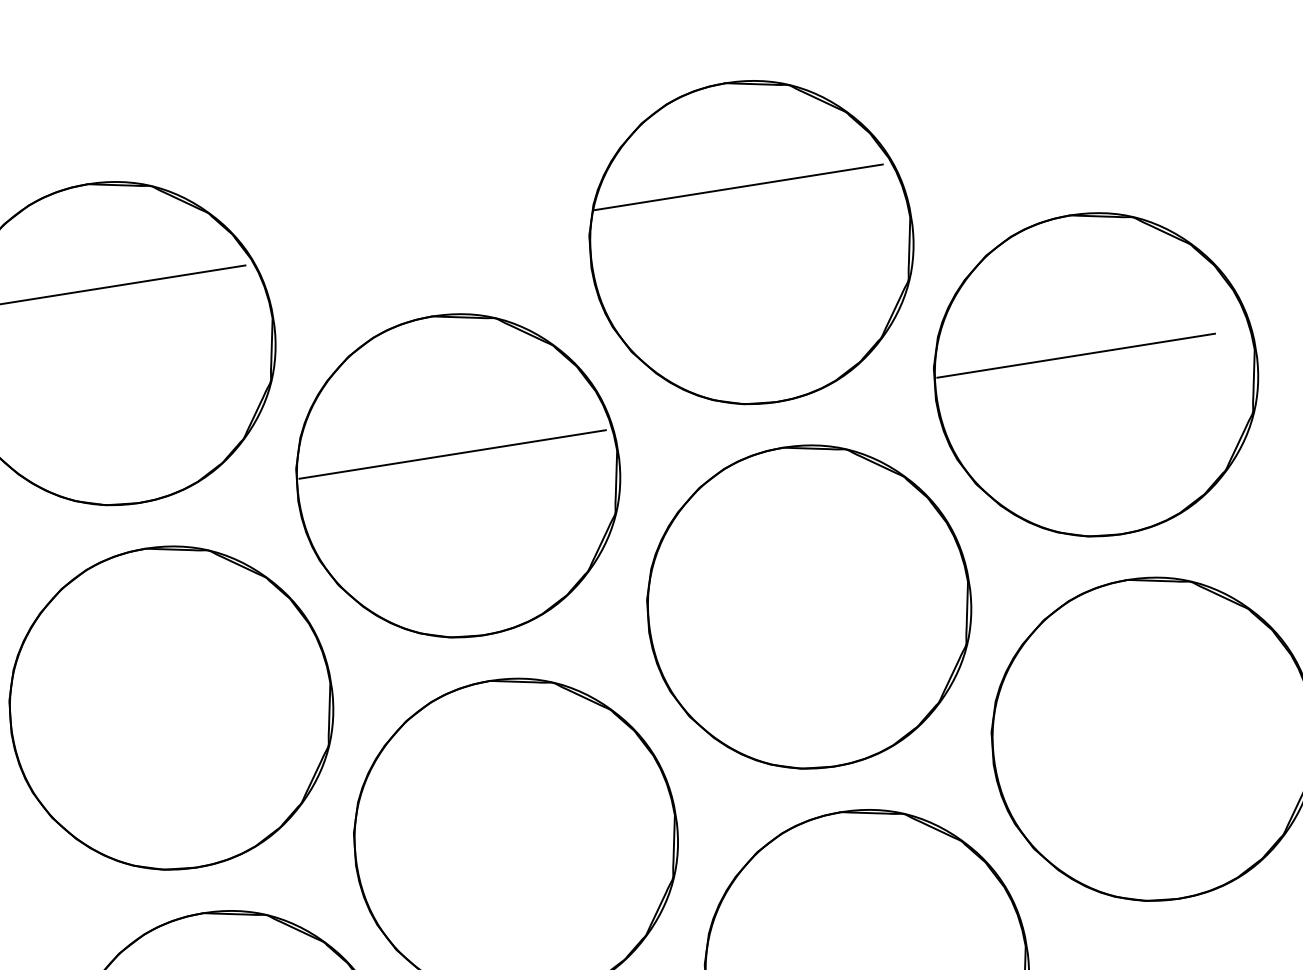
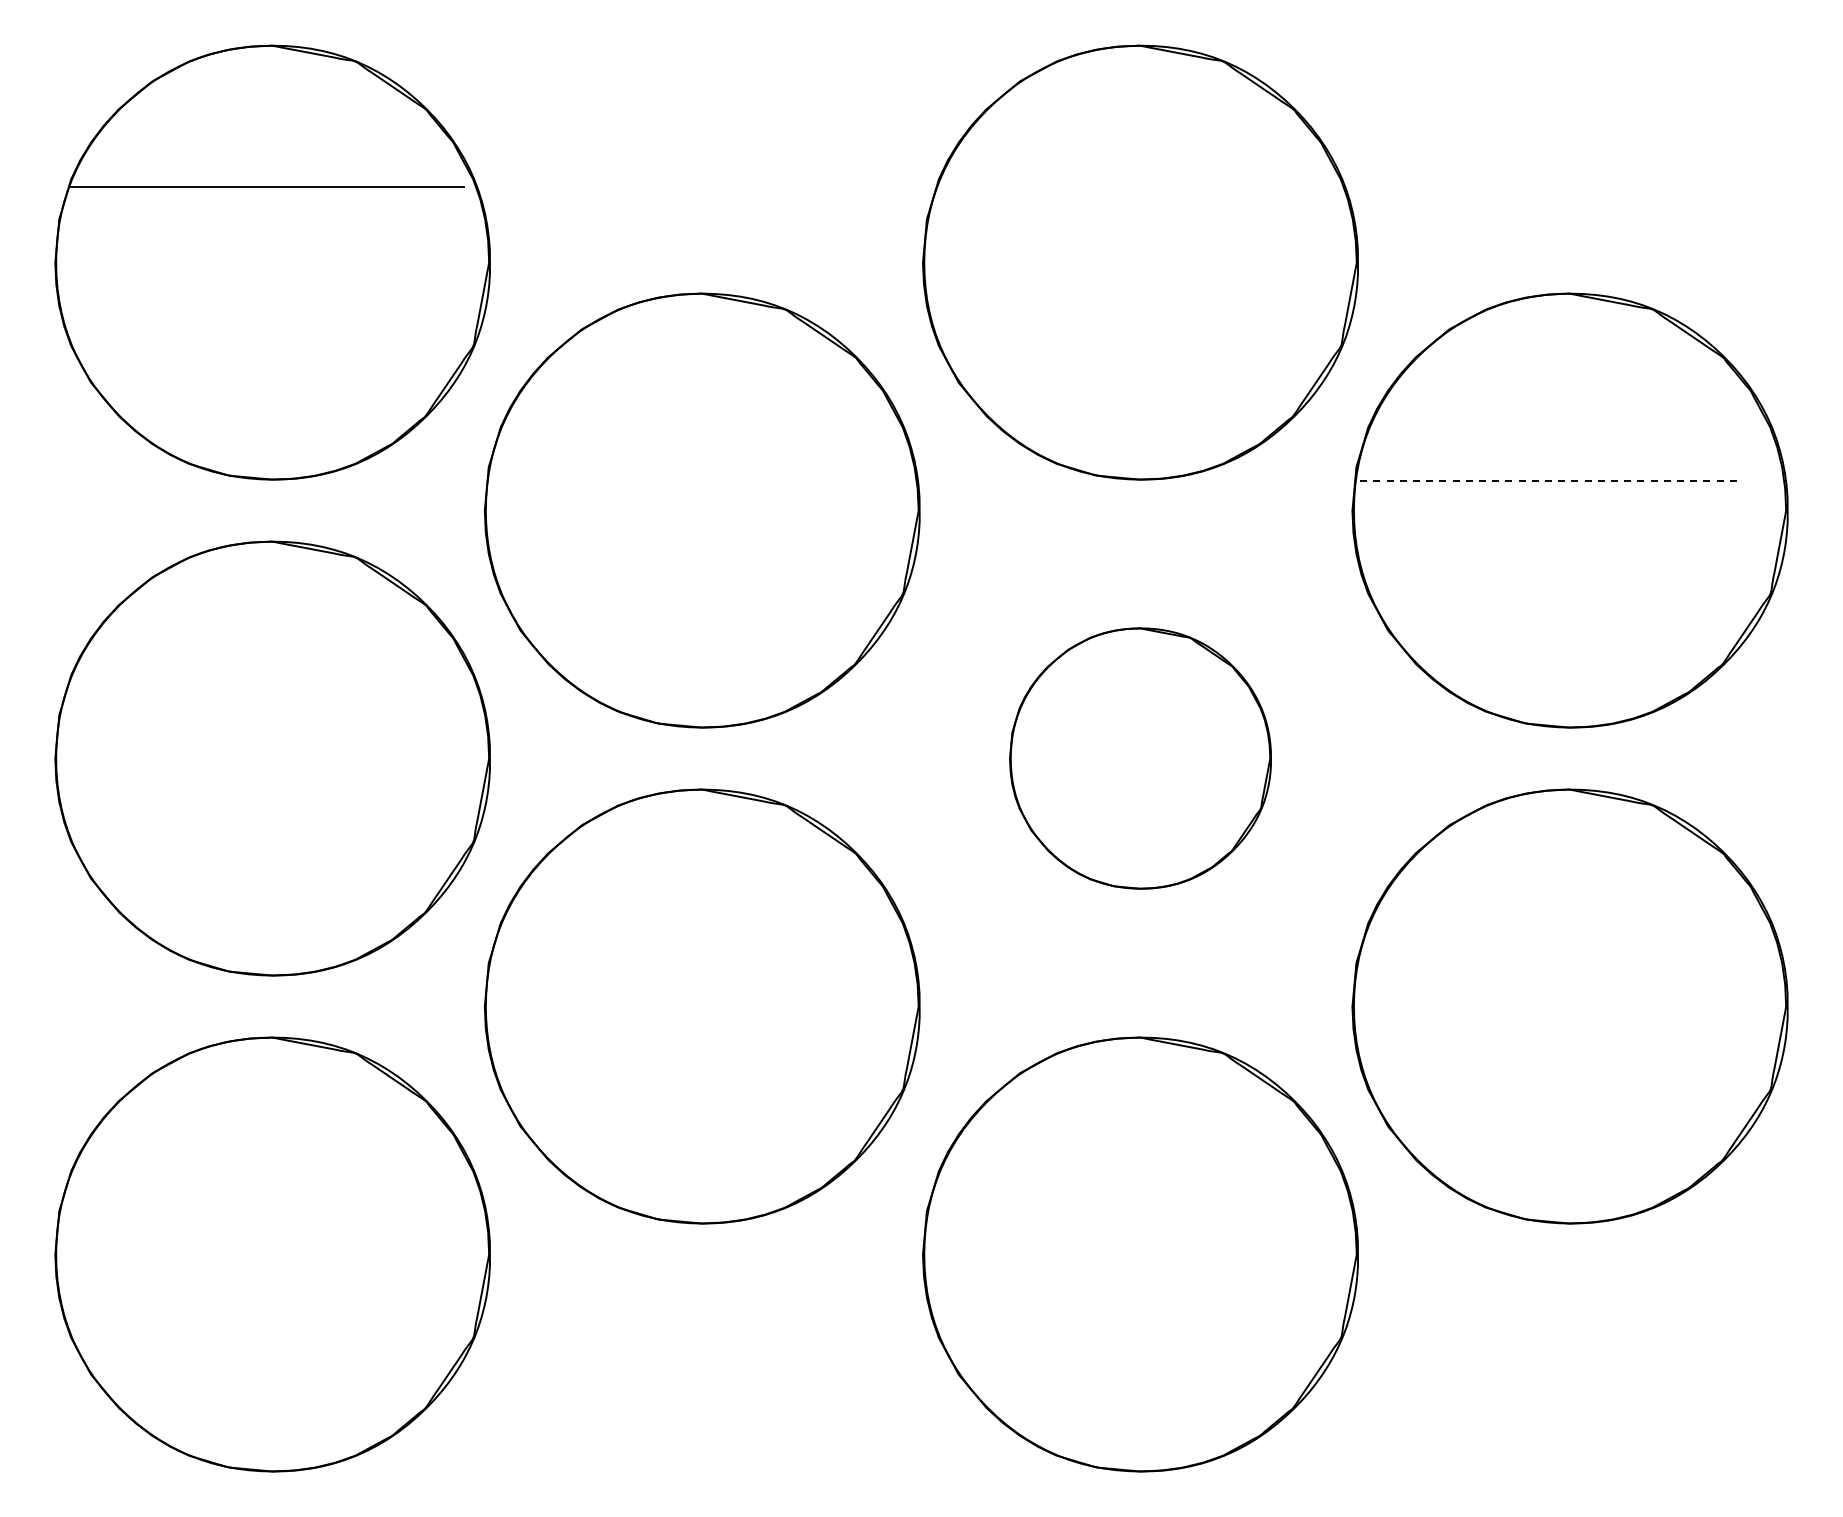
line: (738, 187) -> (1134, 186), removed
line: (1075, 356) -> (1547, 481), solid -> dashed
line: (452, 454) -> (699, 481), removed
part: (809, 607) -> (1140, 758), size x0.6

